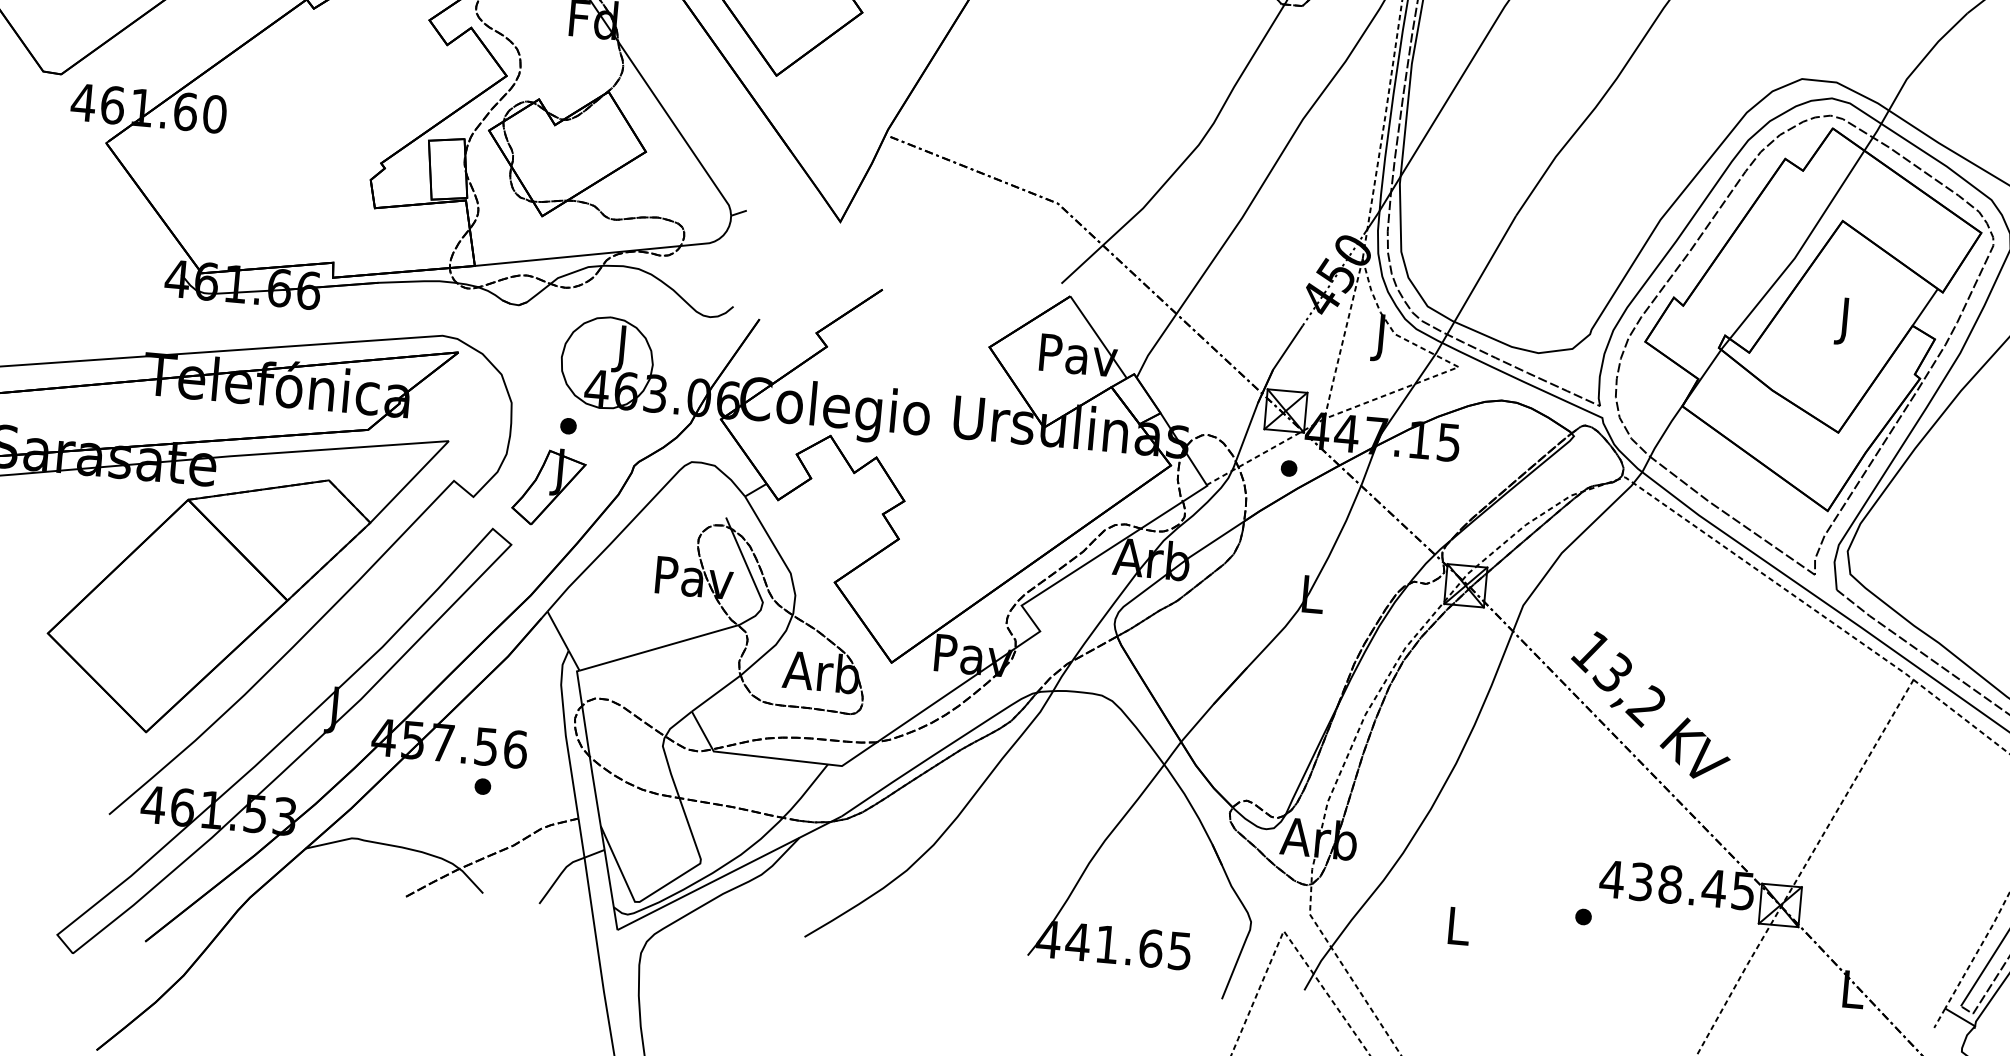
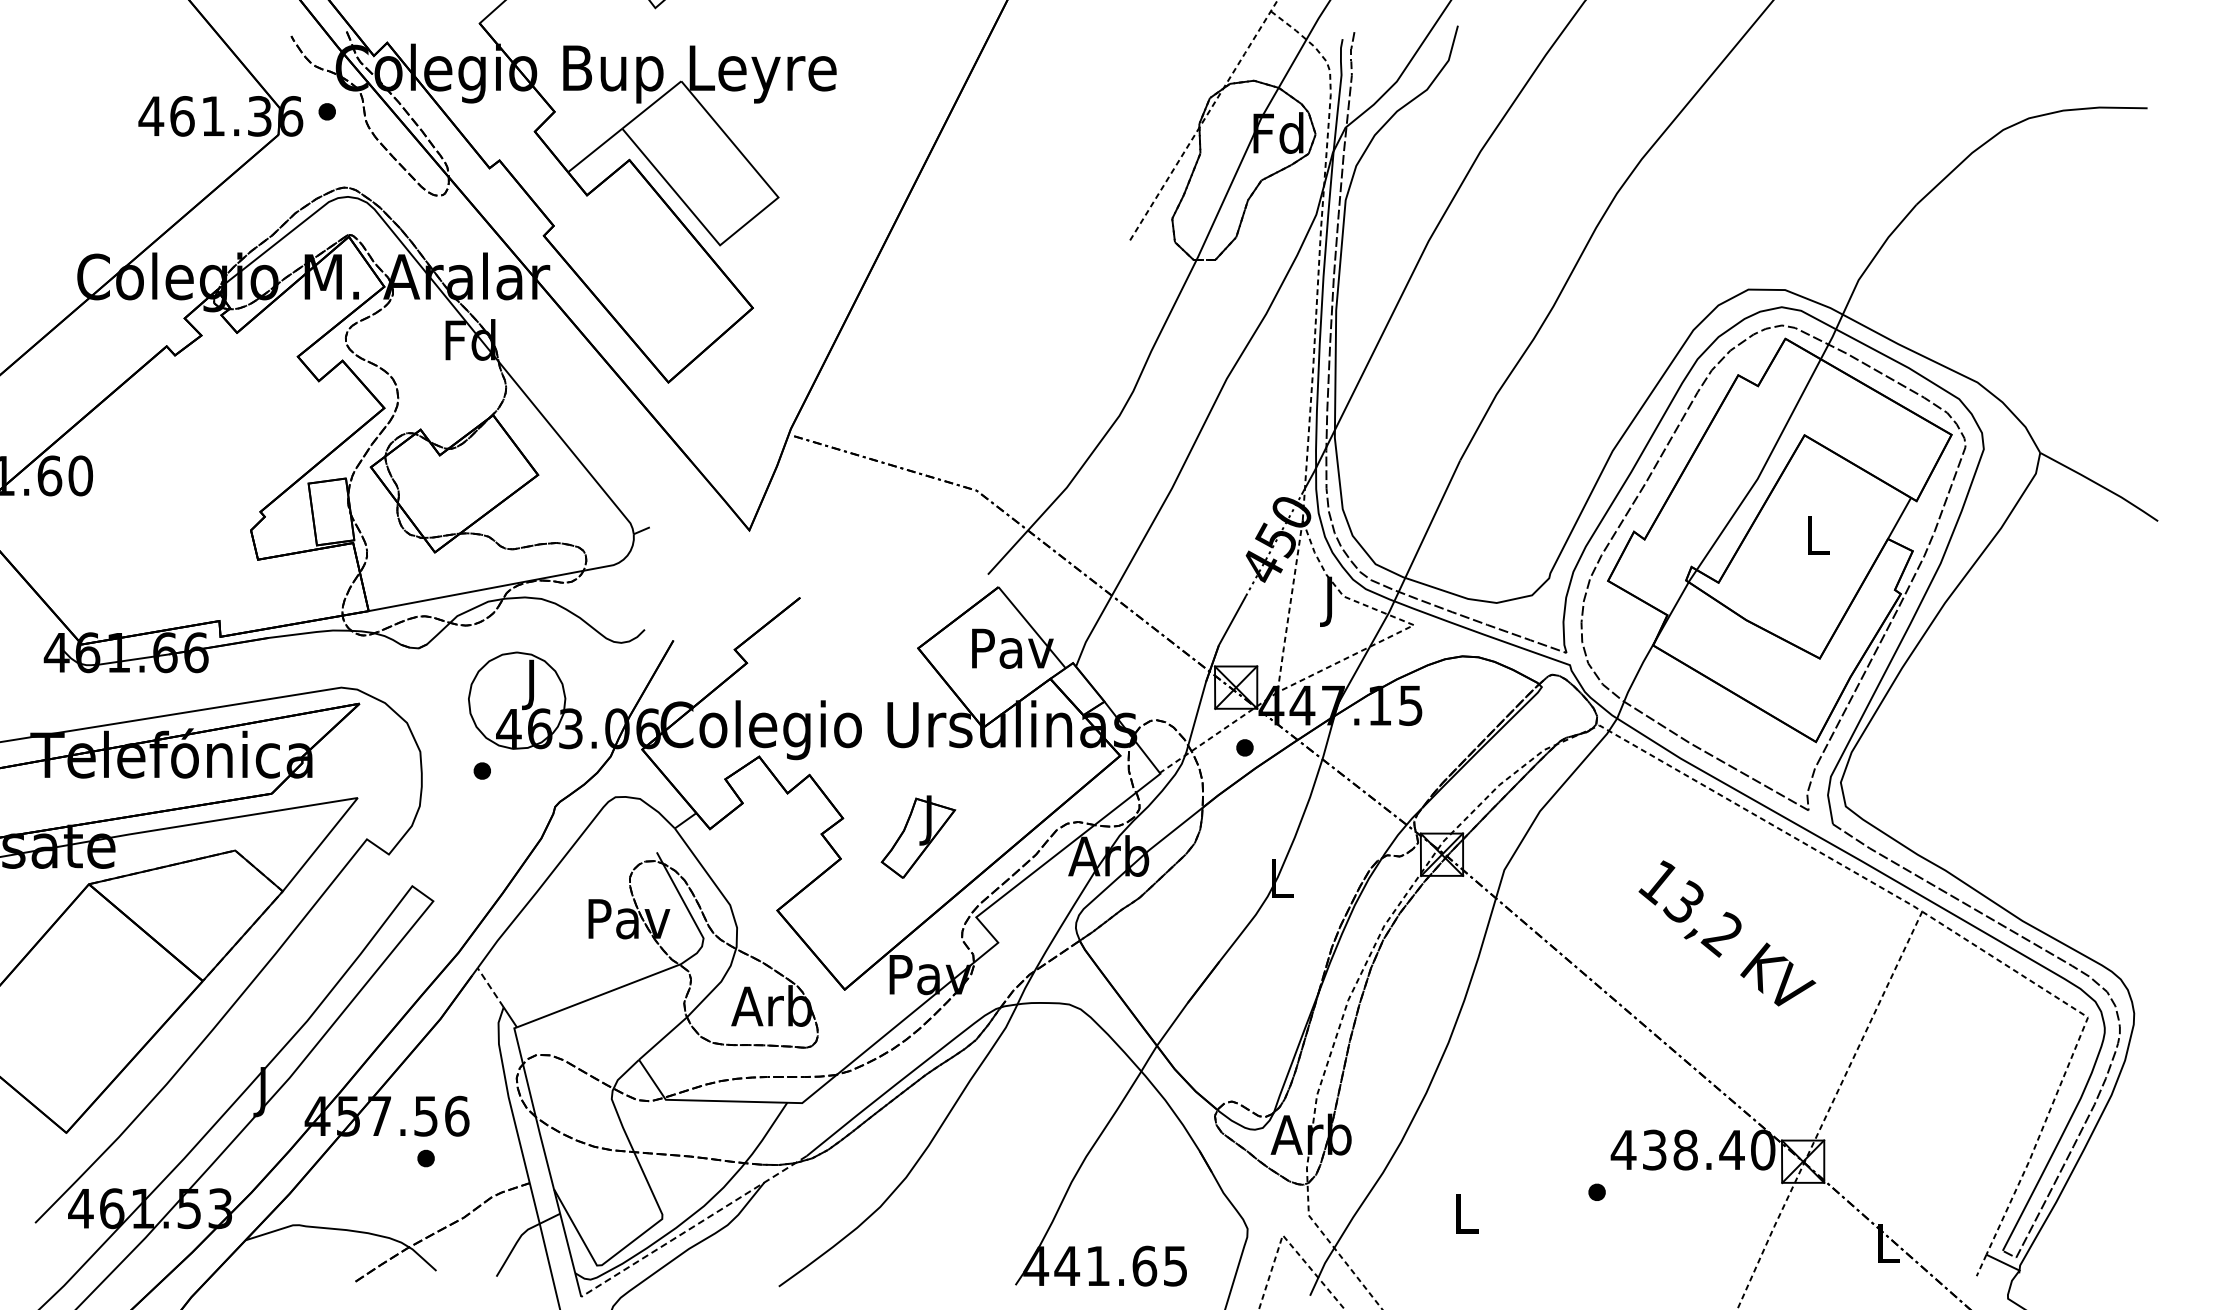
text: (1846, 321) -> (1817, 540), J -> L
part: (548, 486) -> (918, 836), moved
line: (557, 630) -> (490, 987), solid -> dashed
text: (1651, 705) -> (1727, 933), moved
line: (730, 873) -> (694, 1226), solid -> dashed
text: (1743, 890) -> (1763, 1149), 438.45 -> 438.40

